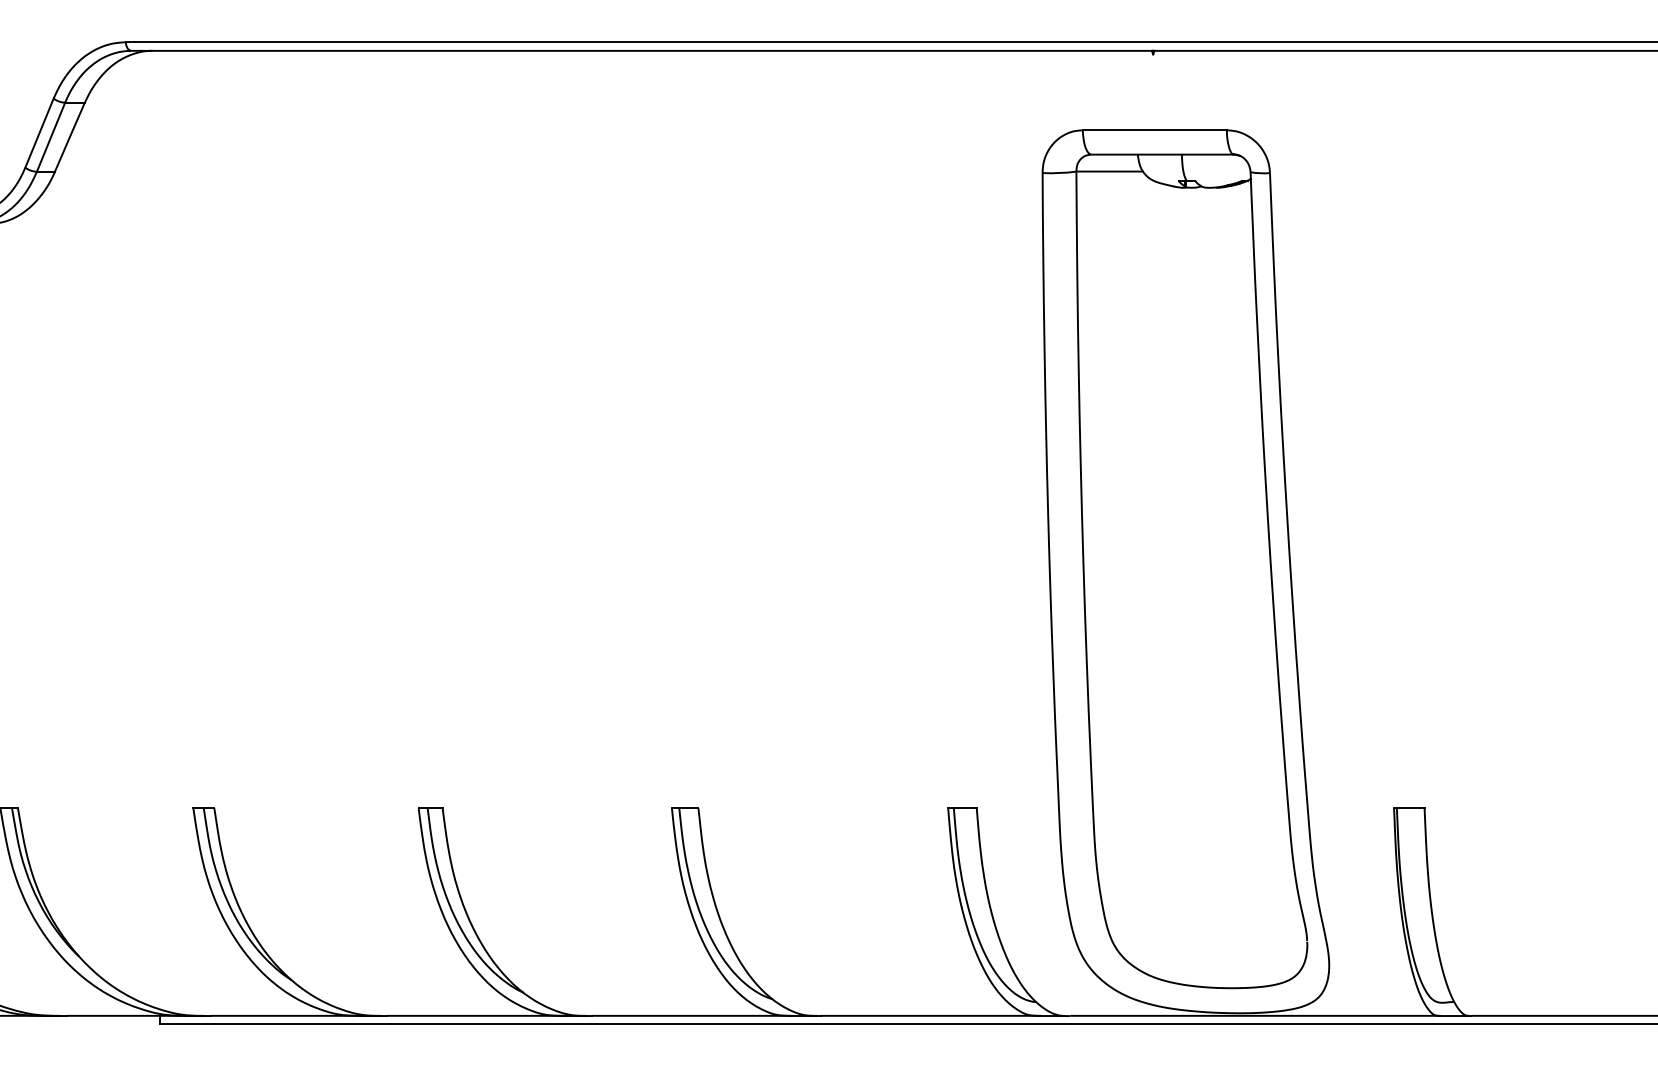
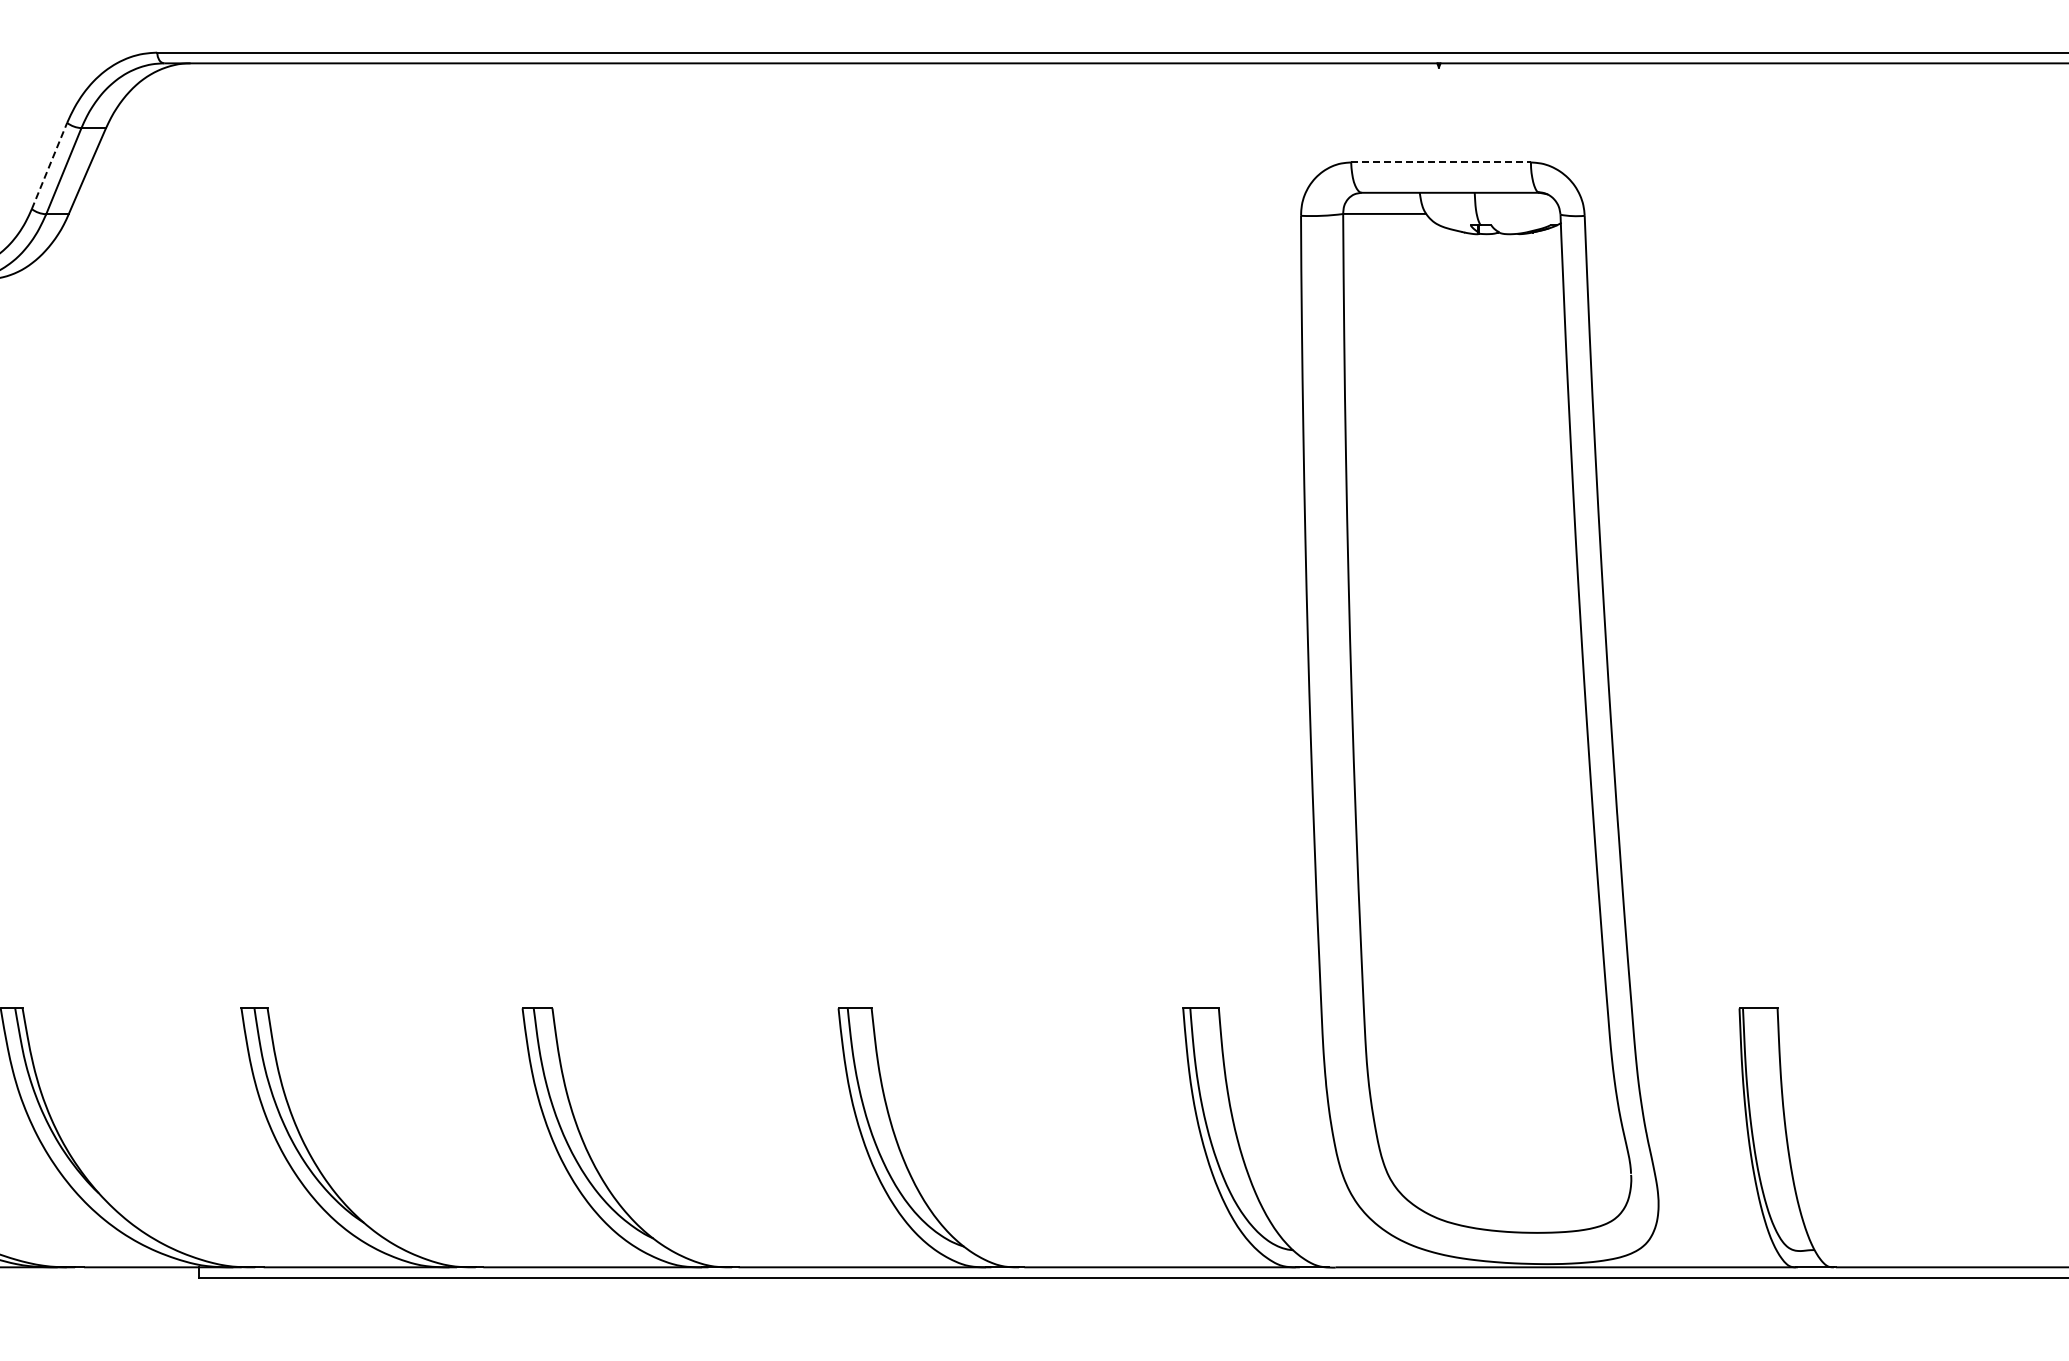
line: (1155, 130) -> (1441, 162), solid -> dashed
line: (39, 133) -> (49, 166), solid -> dashed

